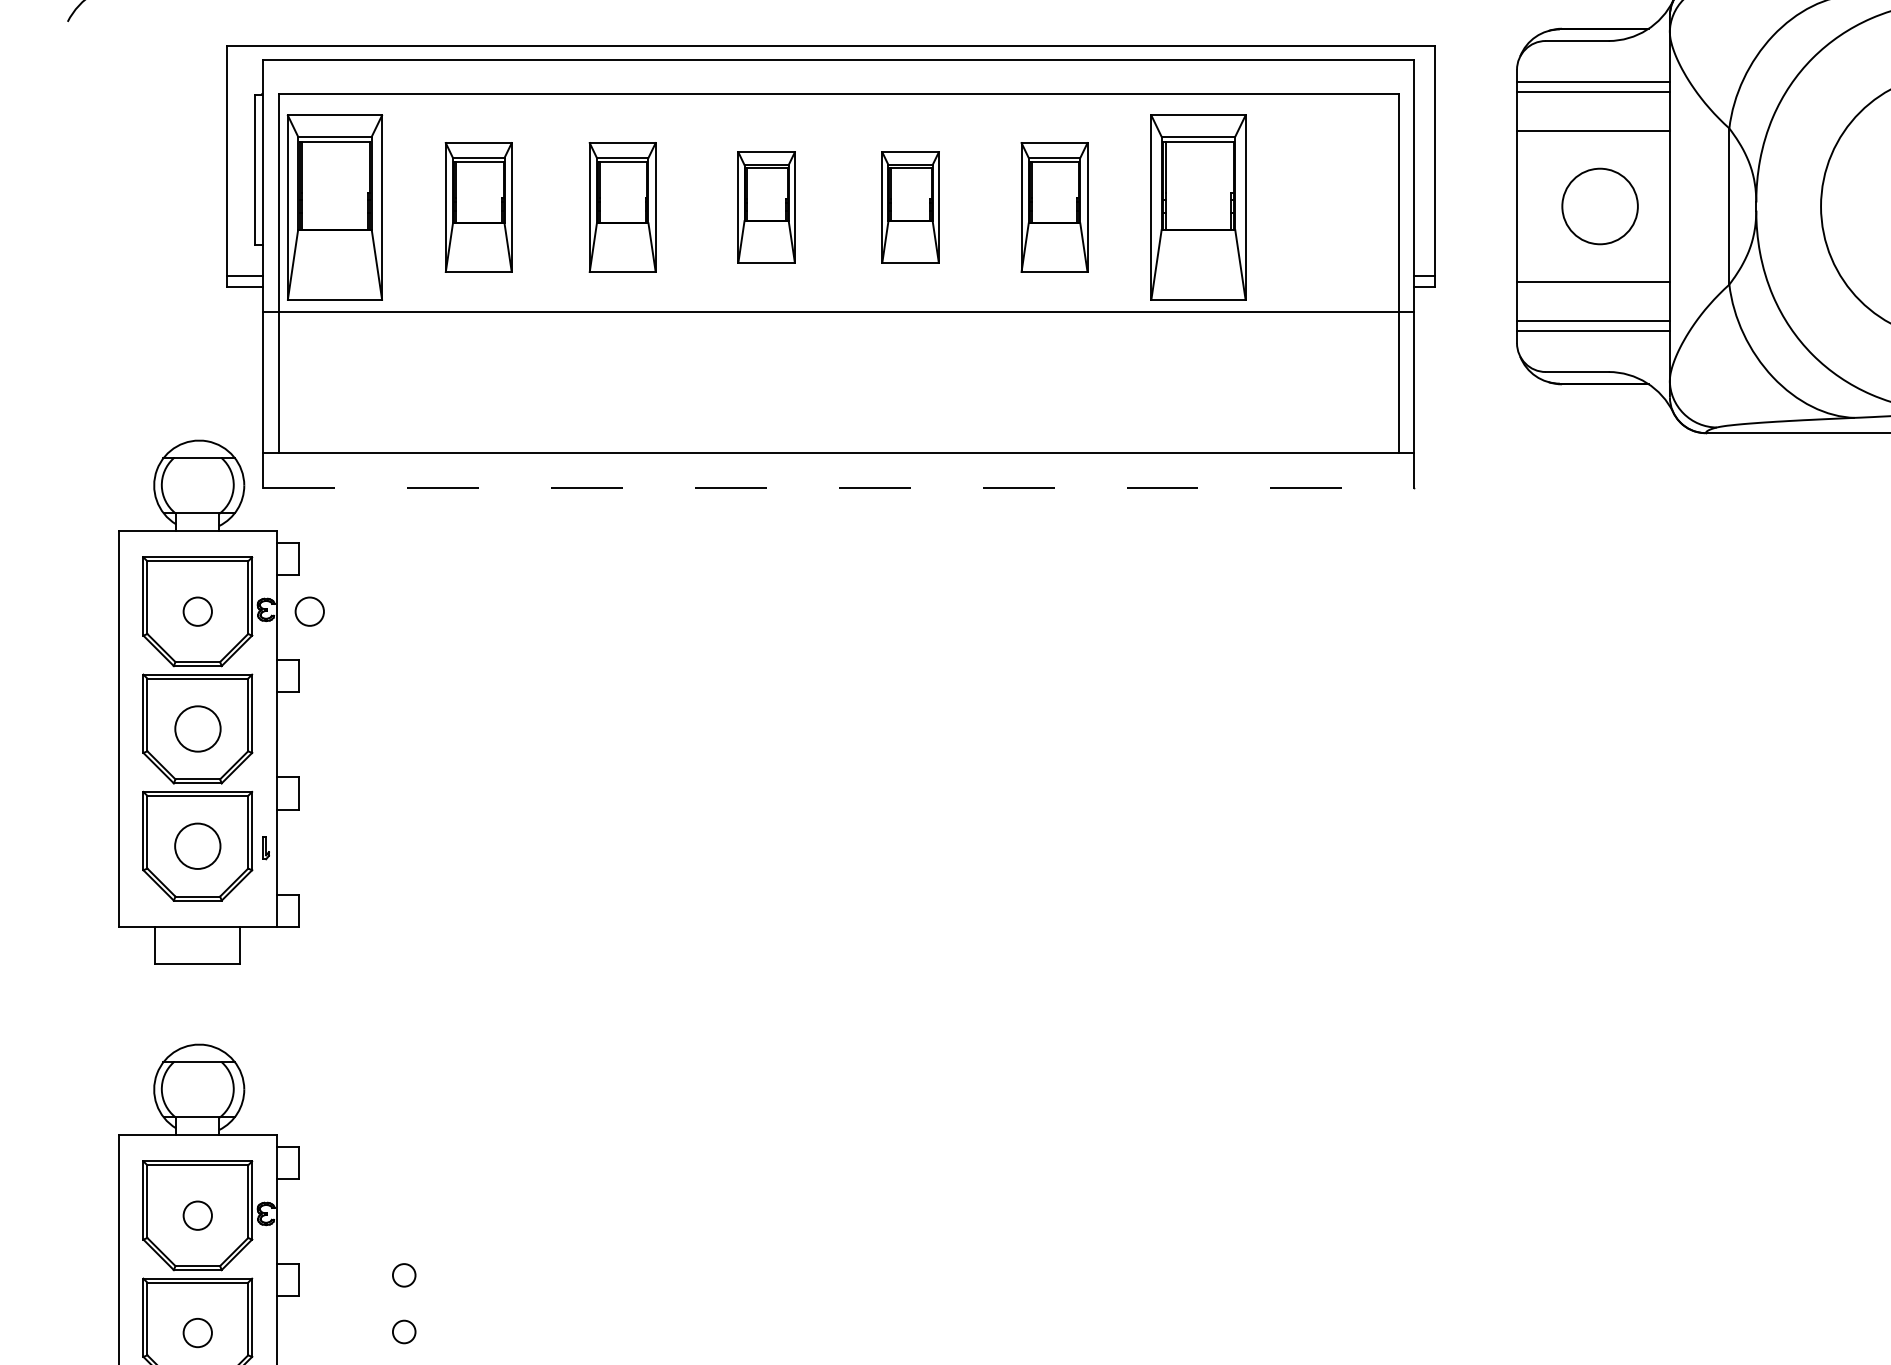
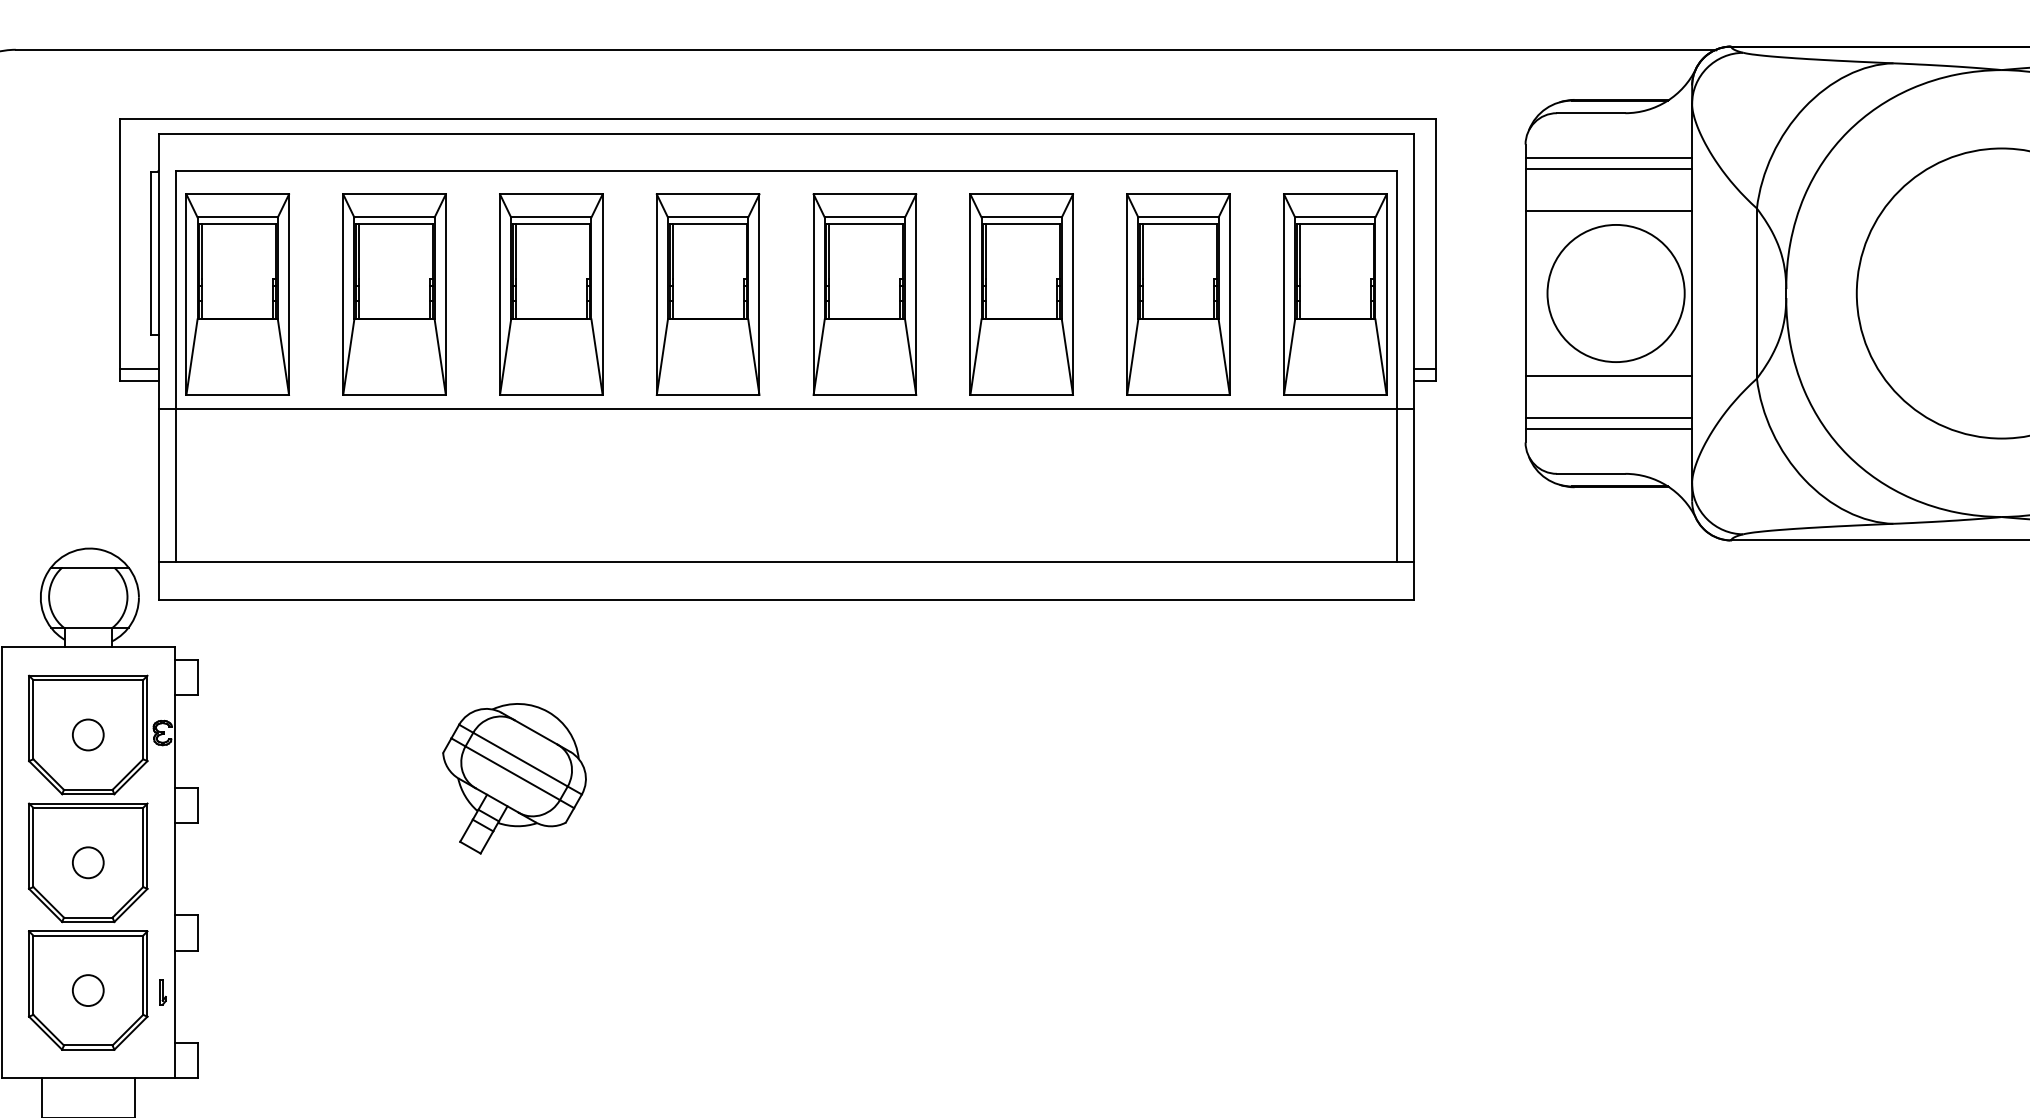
circle: (1600, 206) -> (1616, 293), size x1.67
part: (478, 207) -> (394, 294), size x1.43
part: (622, 207) -> (550, 294), size x1.43
part: (766, 207) -> (707, 294), size x1.67
part: (910, 207) -> (864, 294), size x1.67
part: (1054, 207) -> (1021, 294), size x1.43
part: (1342, 207) -> (1335, 294), added
line: (838, 488) -> (786, 600), dashed -> solid
circle: (309, 611) -> (209, 734), removed
part: (588, 651) -> (513, 778), added
circle: (197, 728) -> (87, 862), size x0.62
circle: (197, 846) -> (87, 990), size x0.62

